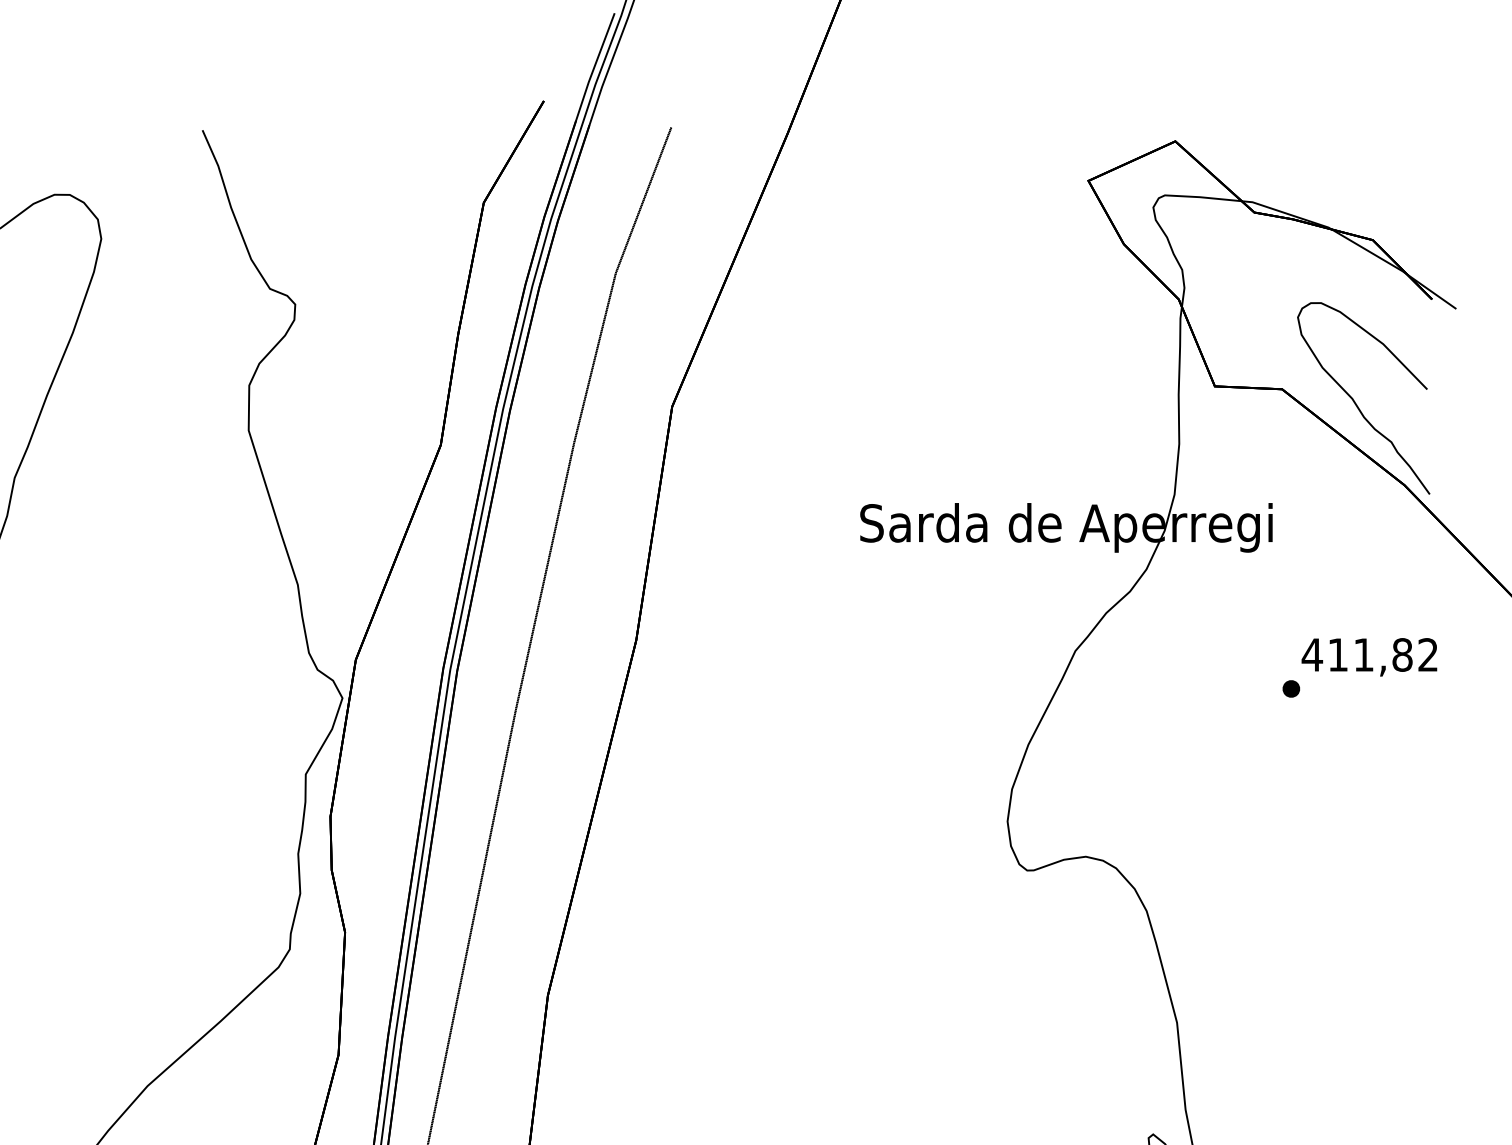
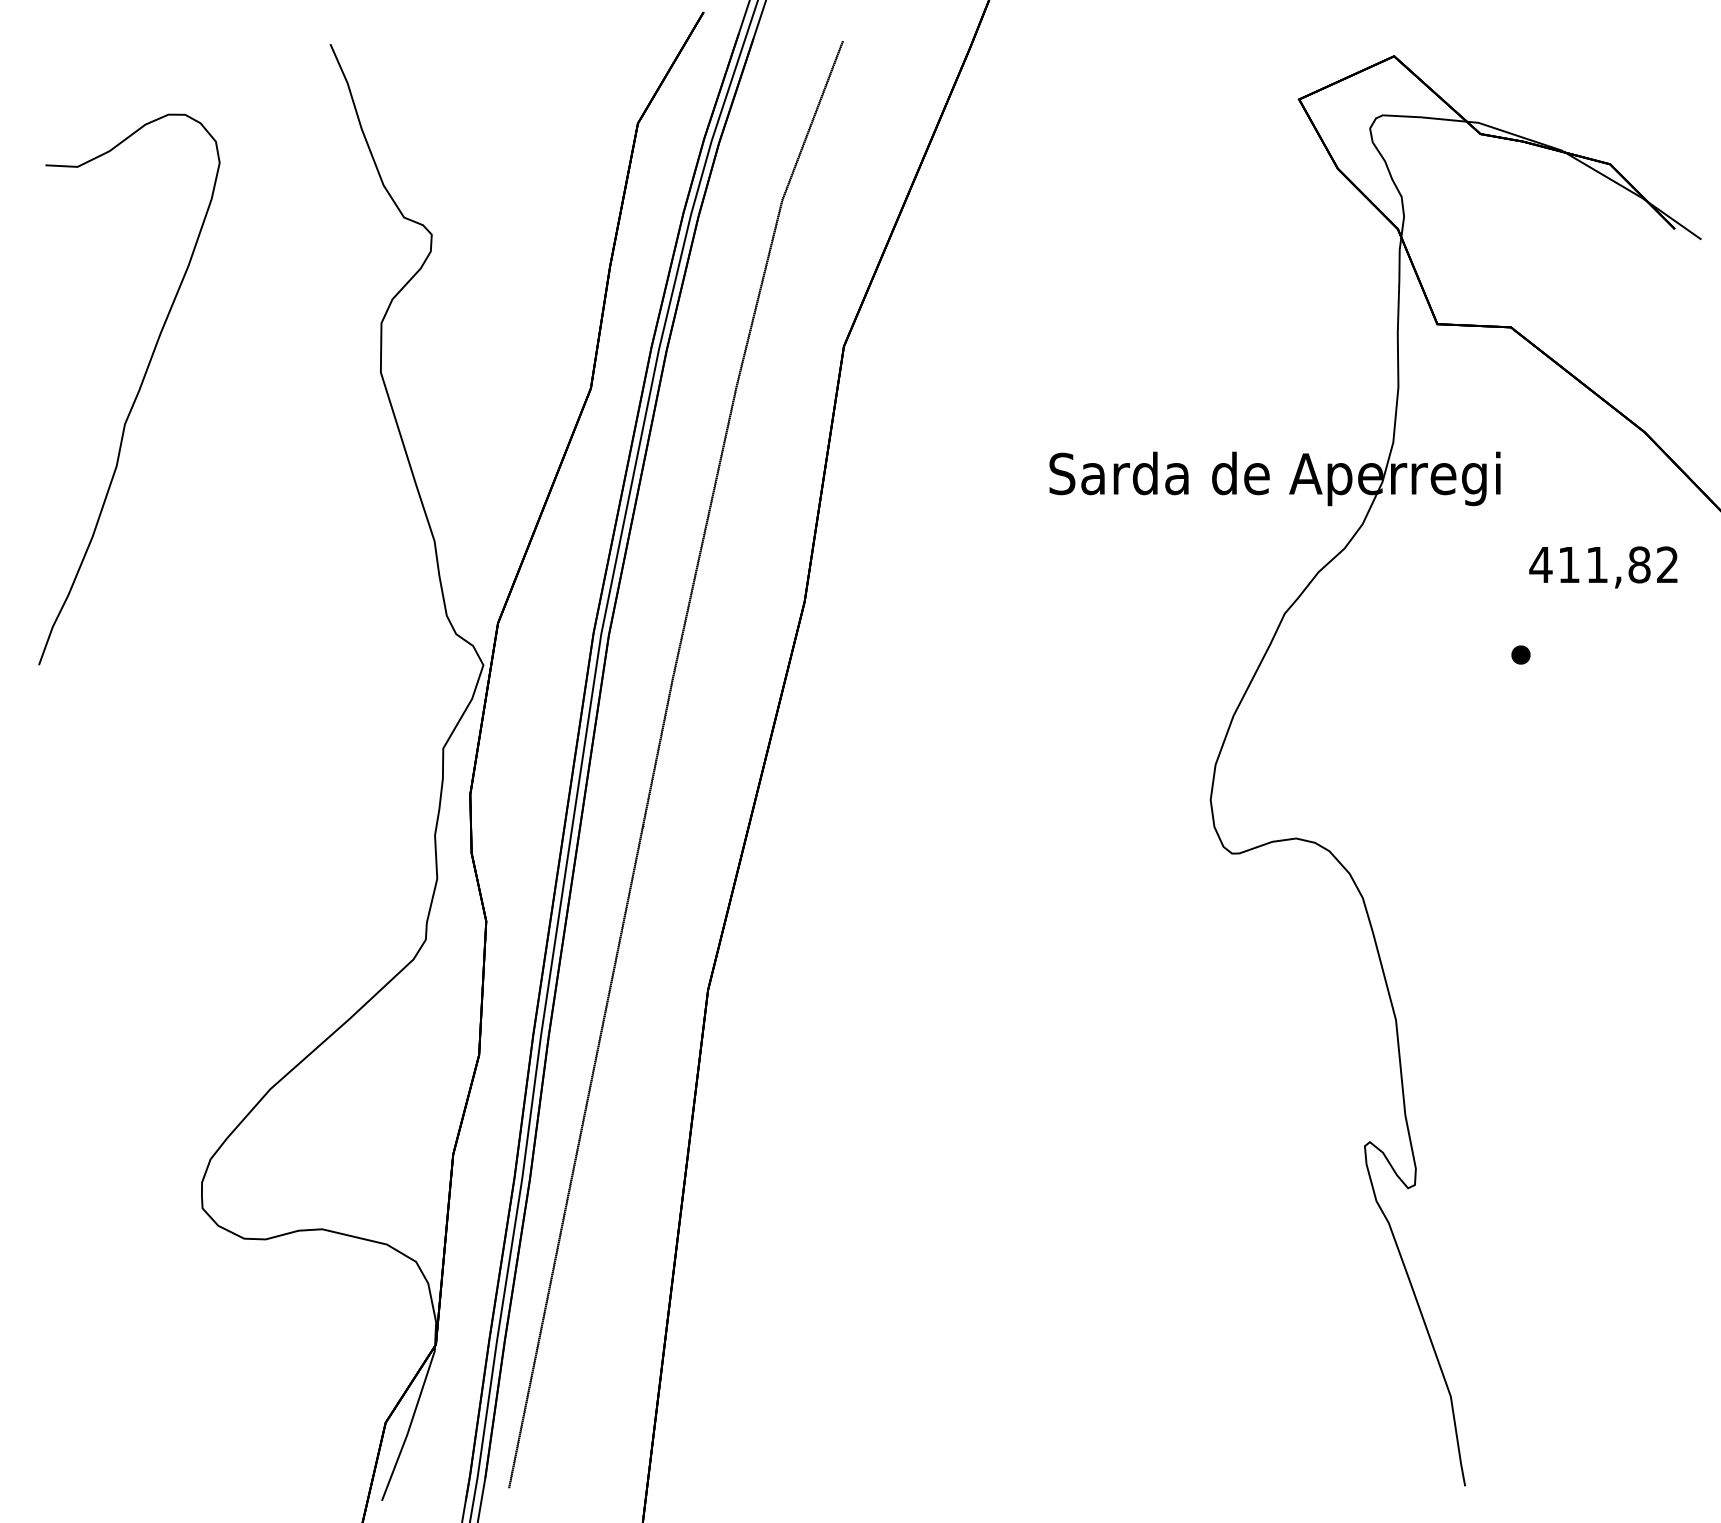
part: (1355, 402) -> (1591, 341), removed
text: (1369, 657) -> (1603, 567), moved

